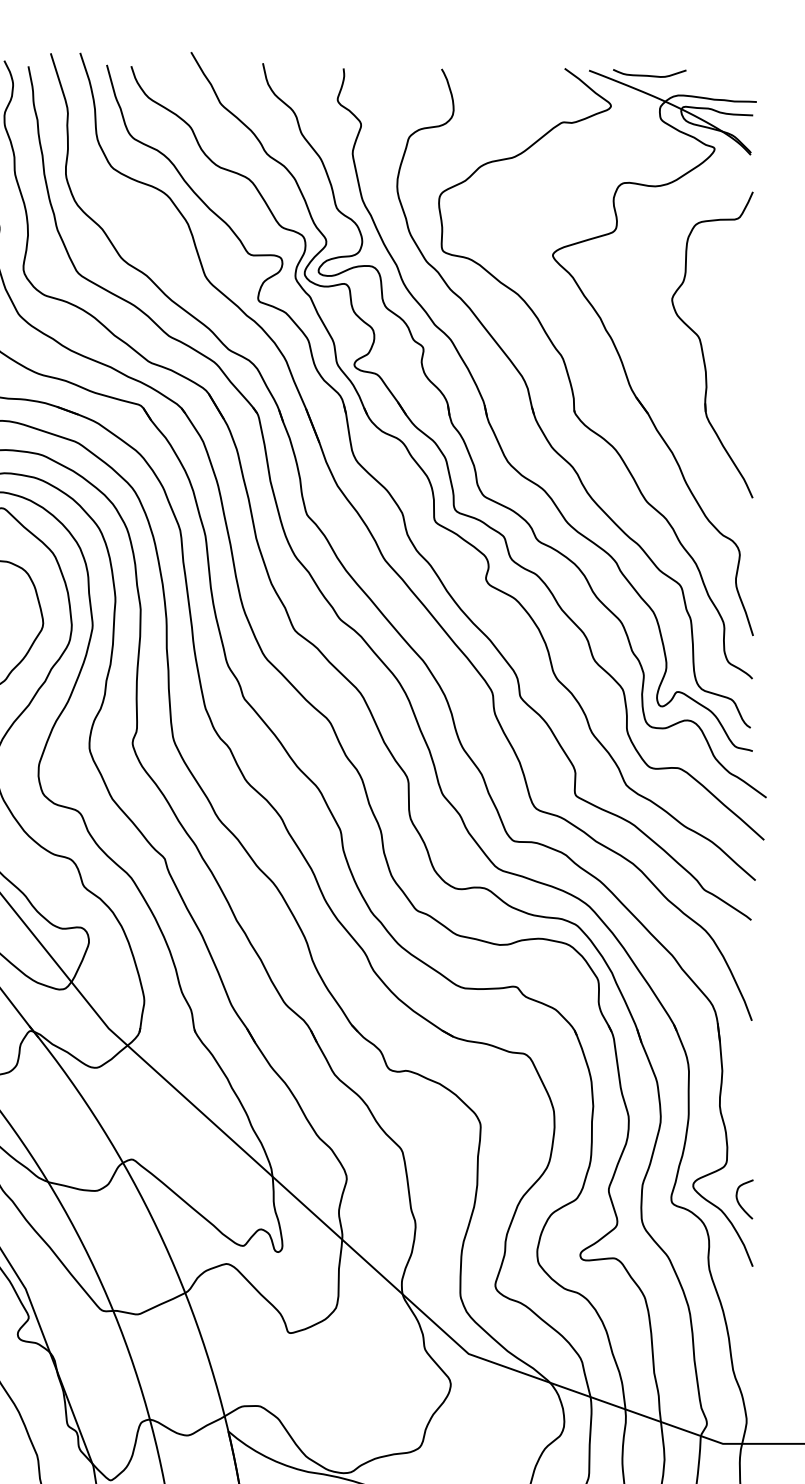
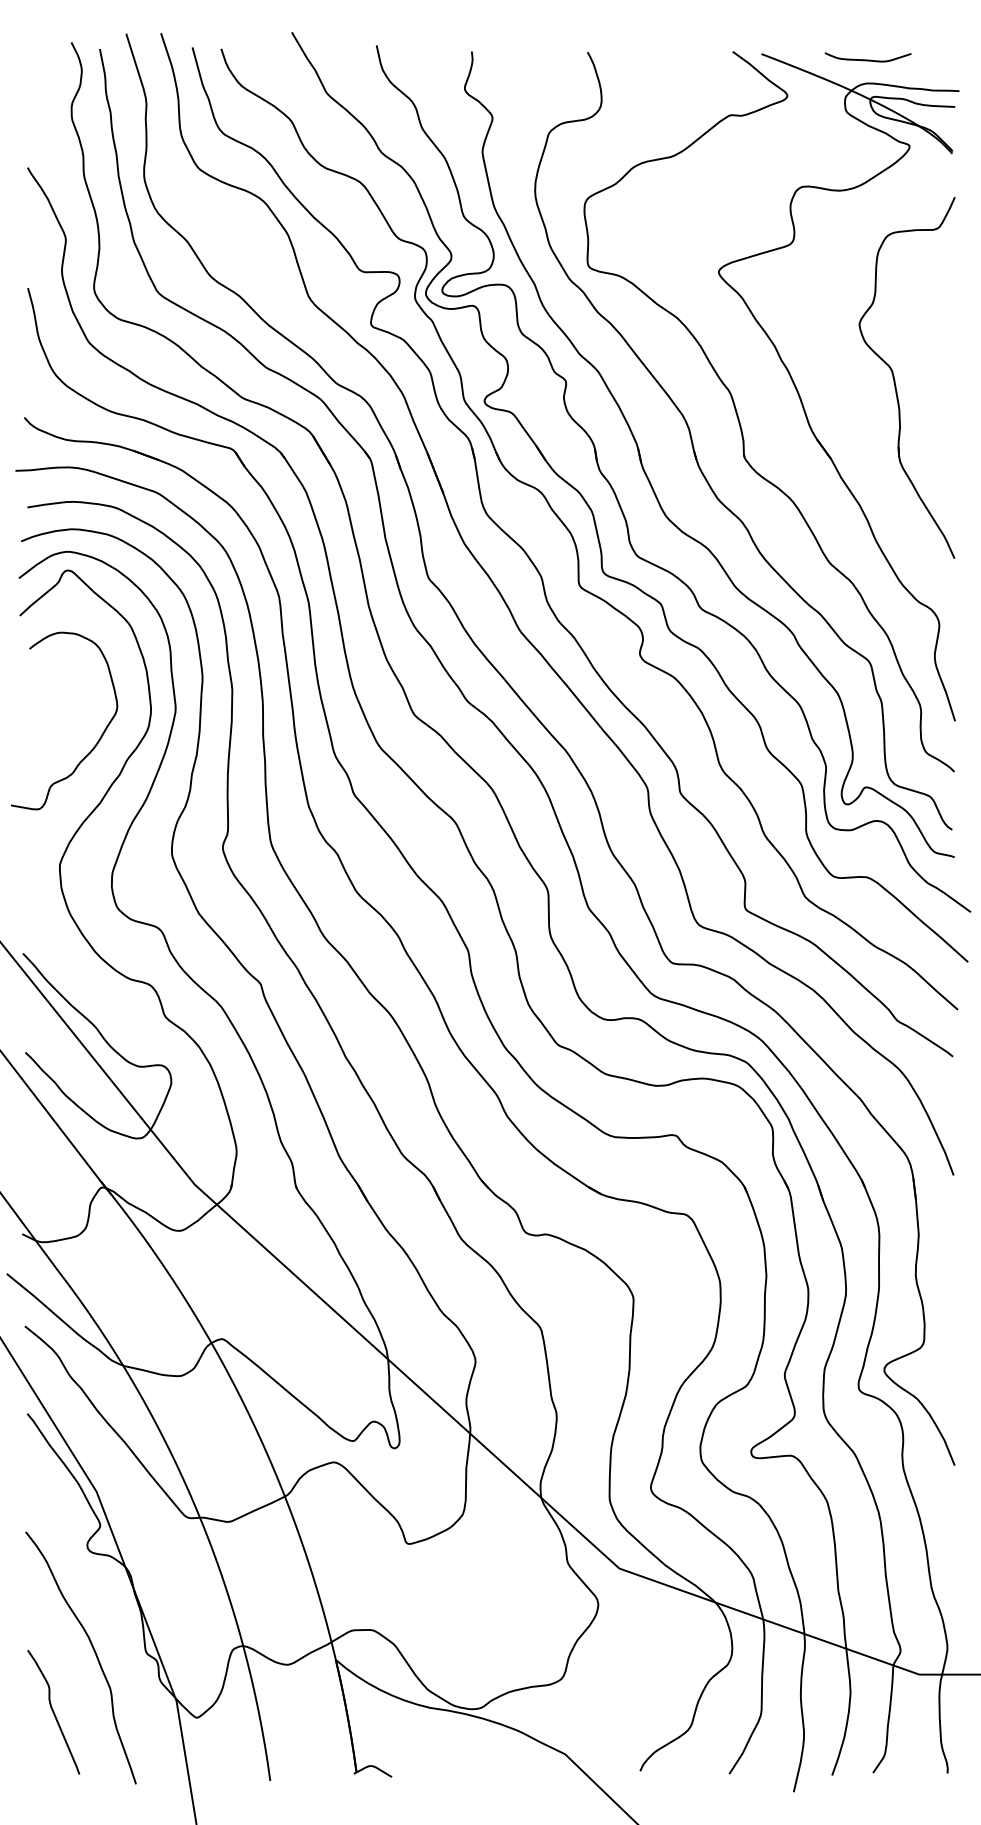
curve: (649, 75) -> (867, 59), moved
curve: (738, 1199) -> (937, 1386), removed

